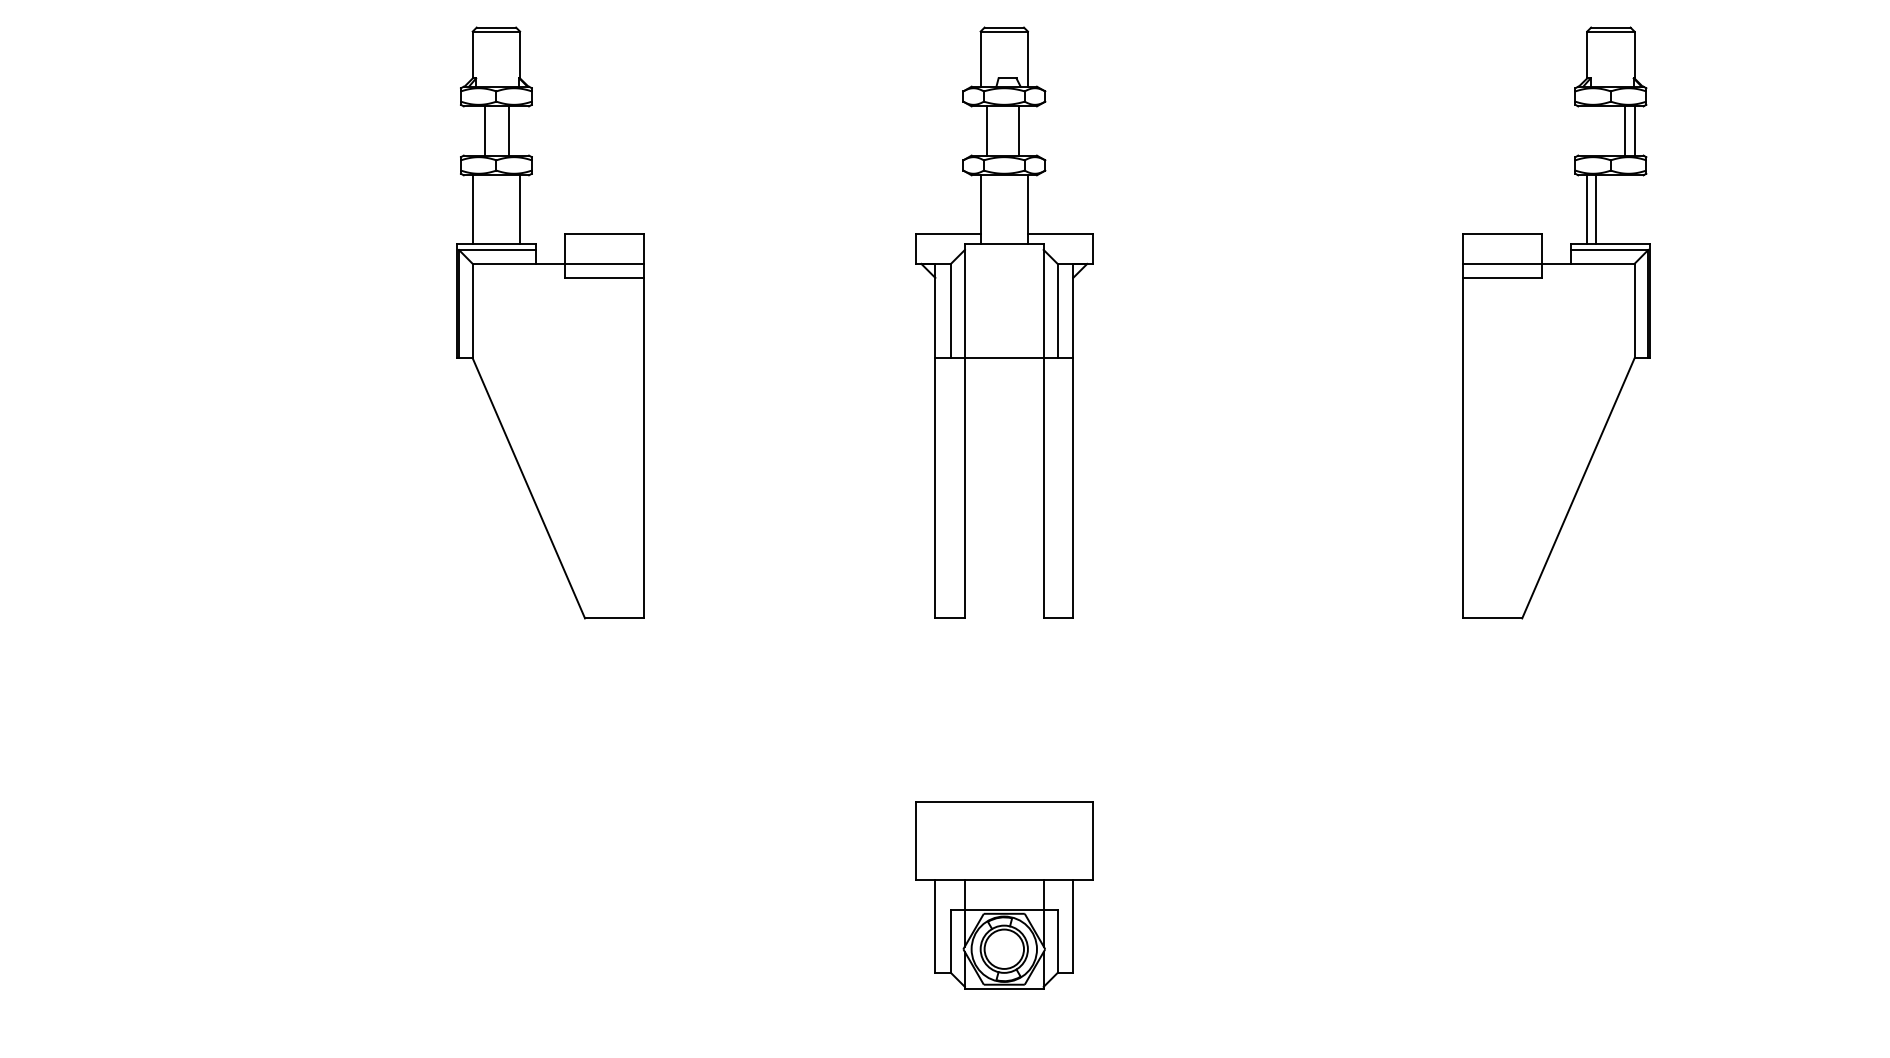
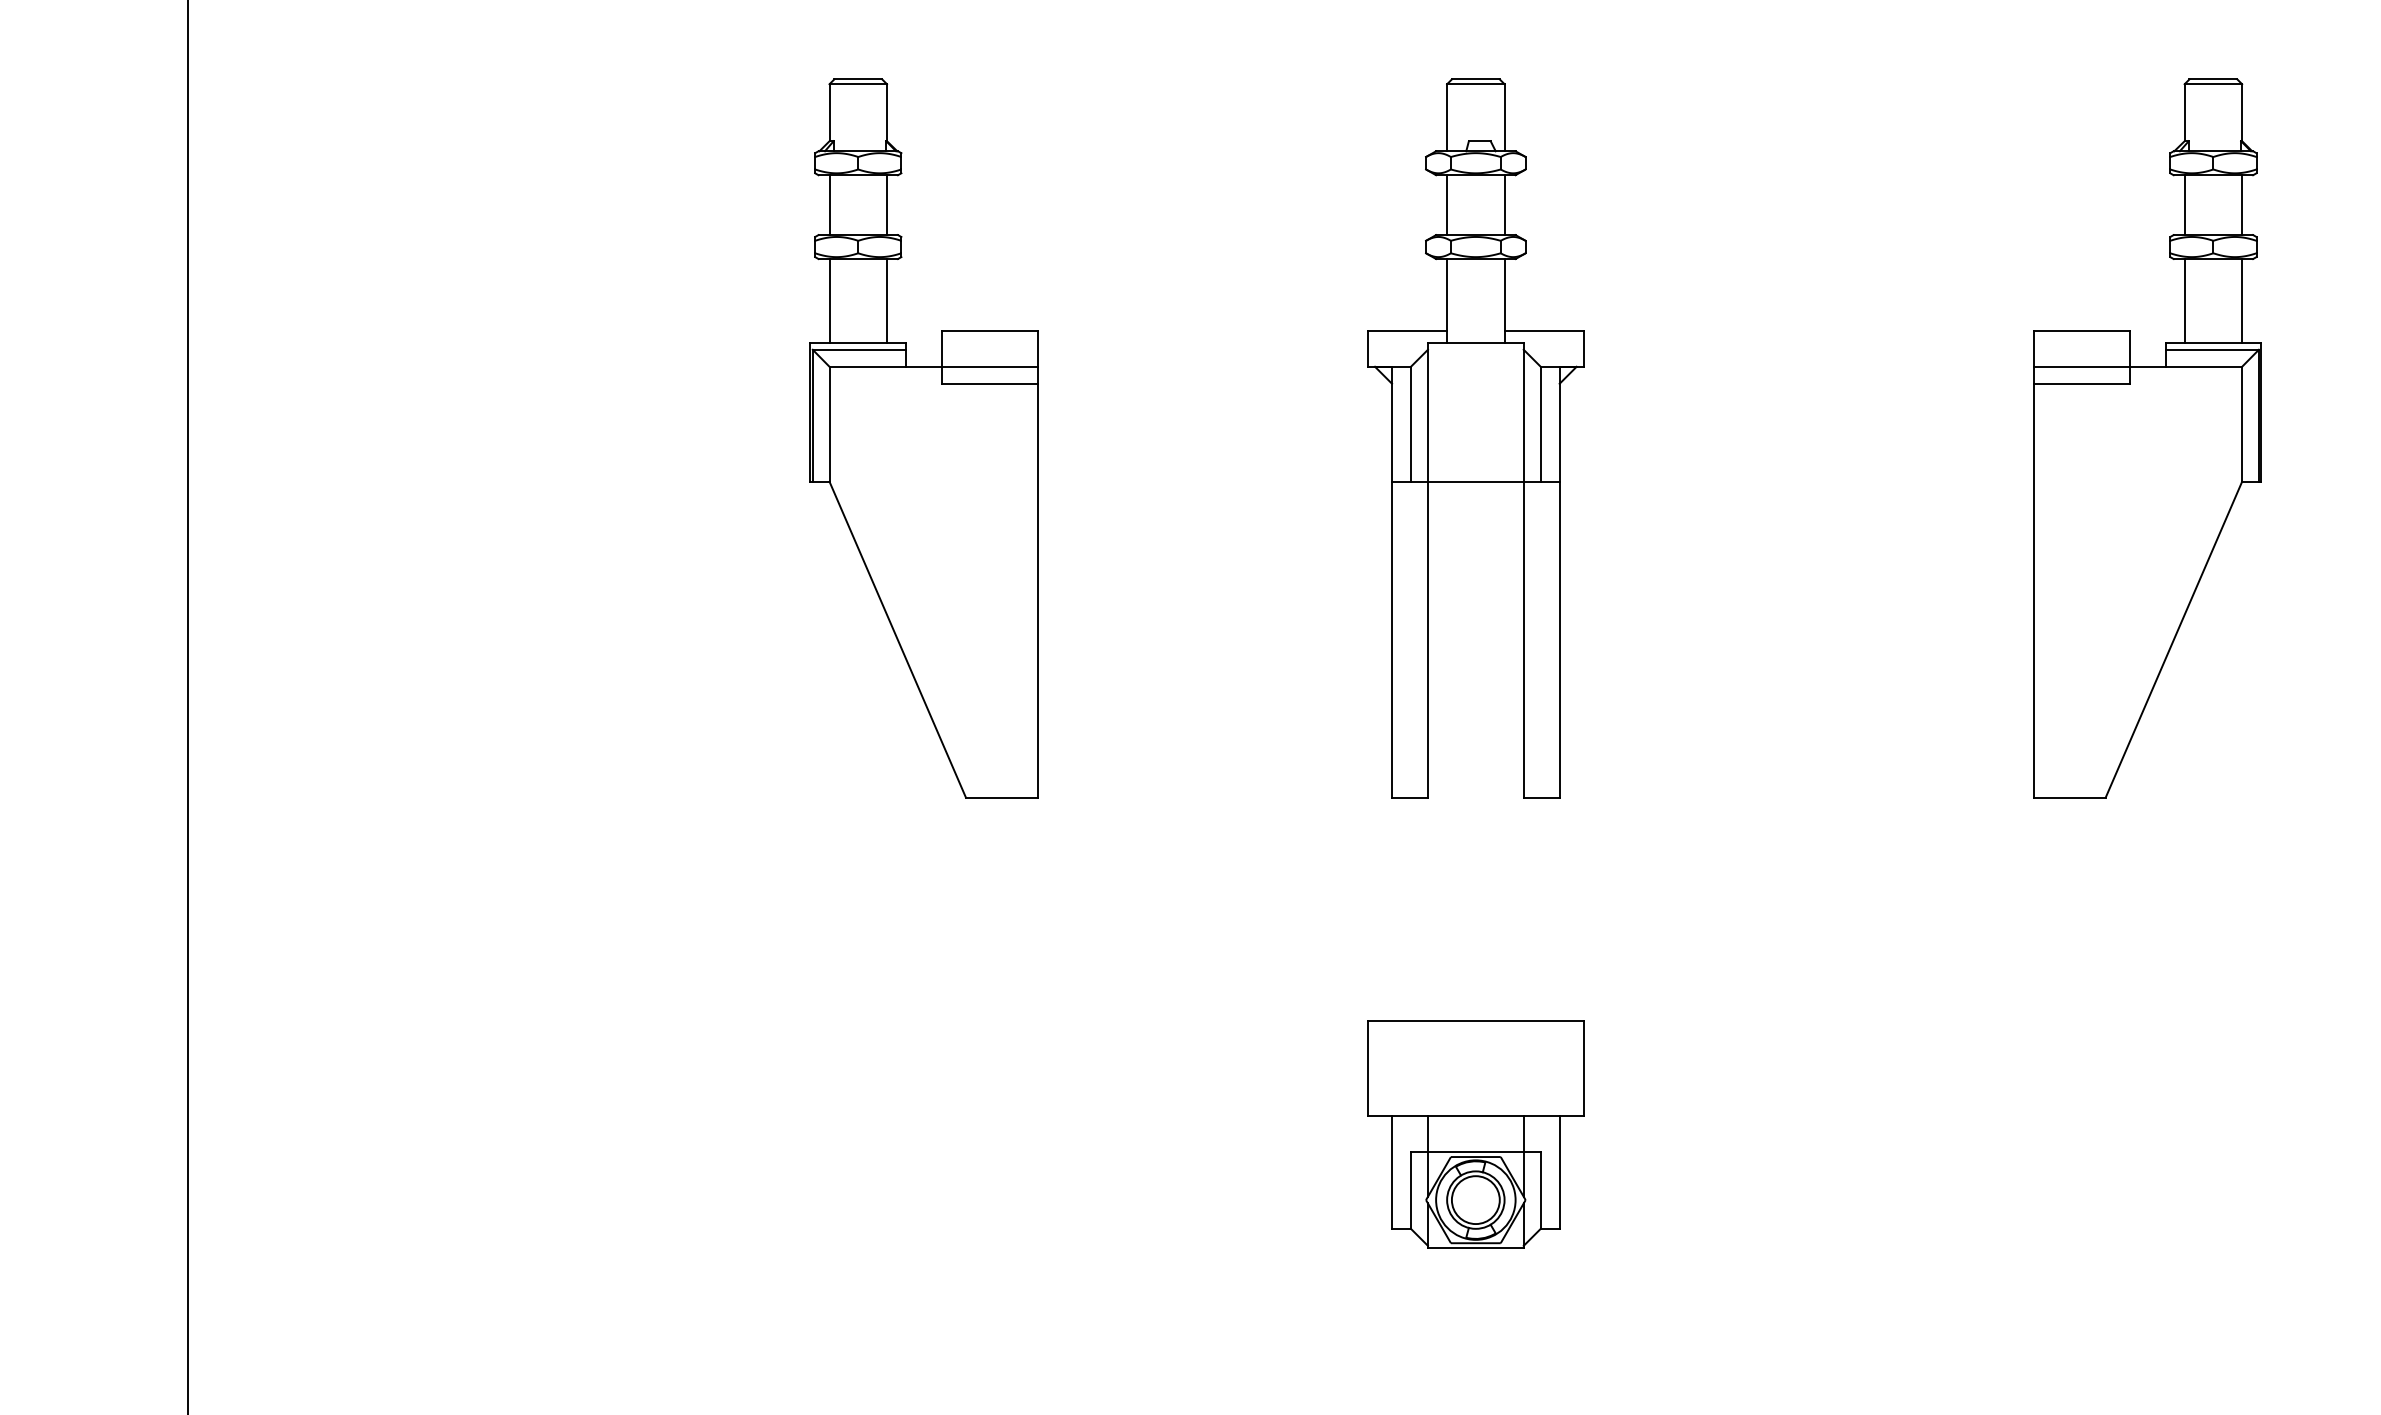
line: (485, 131) -> (887, 205), moved
line: (508, 131) -> (829, 205), moved
line: (986, 131) -> (1504, 205), moved
line: (1019, 131) -> (1447, 205), moved
line: (1624, 131) -> (2184, 205), moved
line: (1596, 209) -> (2242, 300), moved

